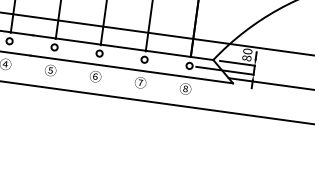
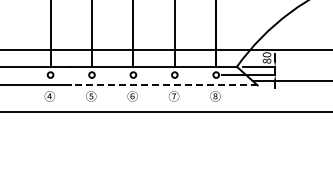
line: (130, 69) -> (163, 85), solid -> dashed

